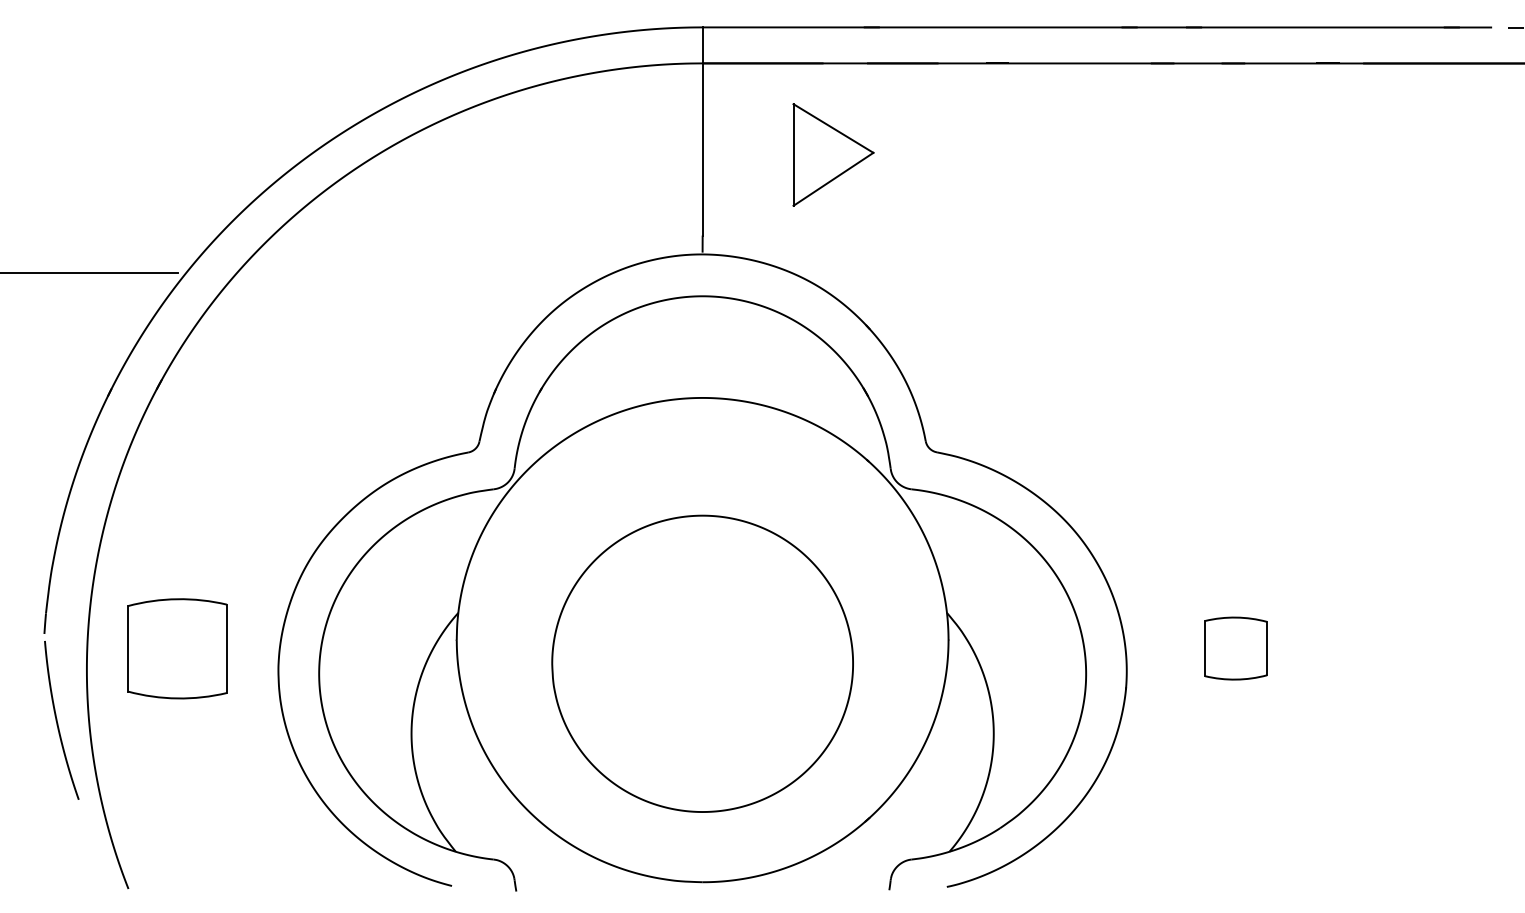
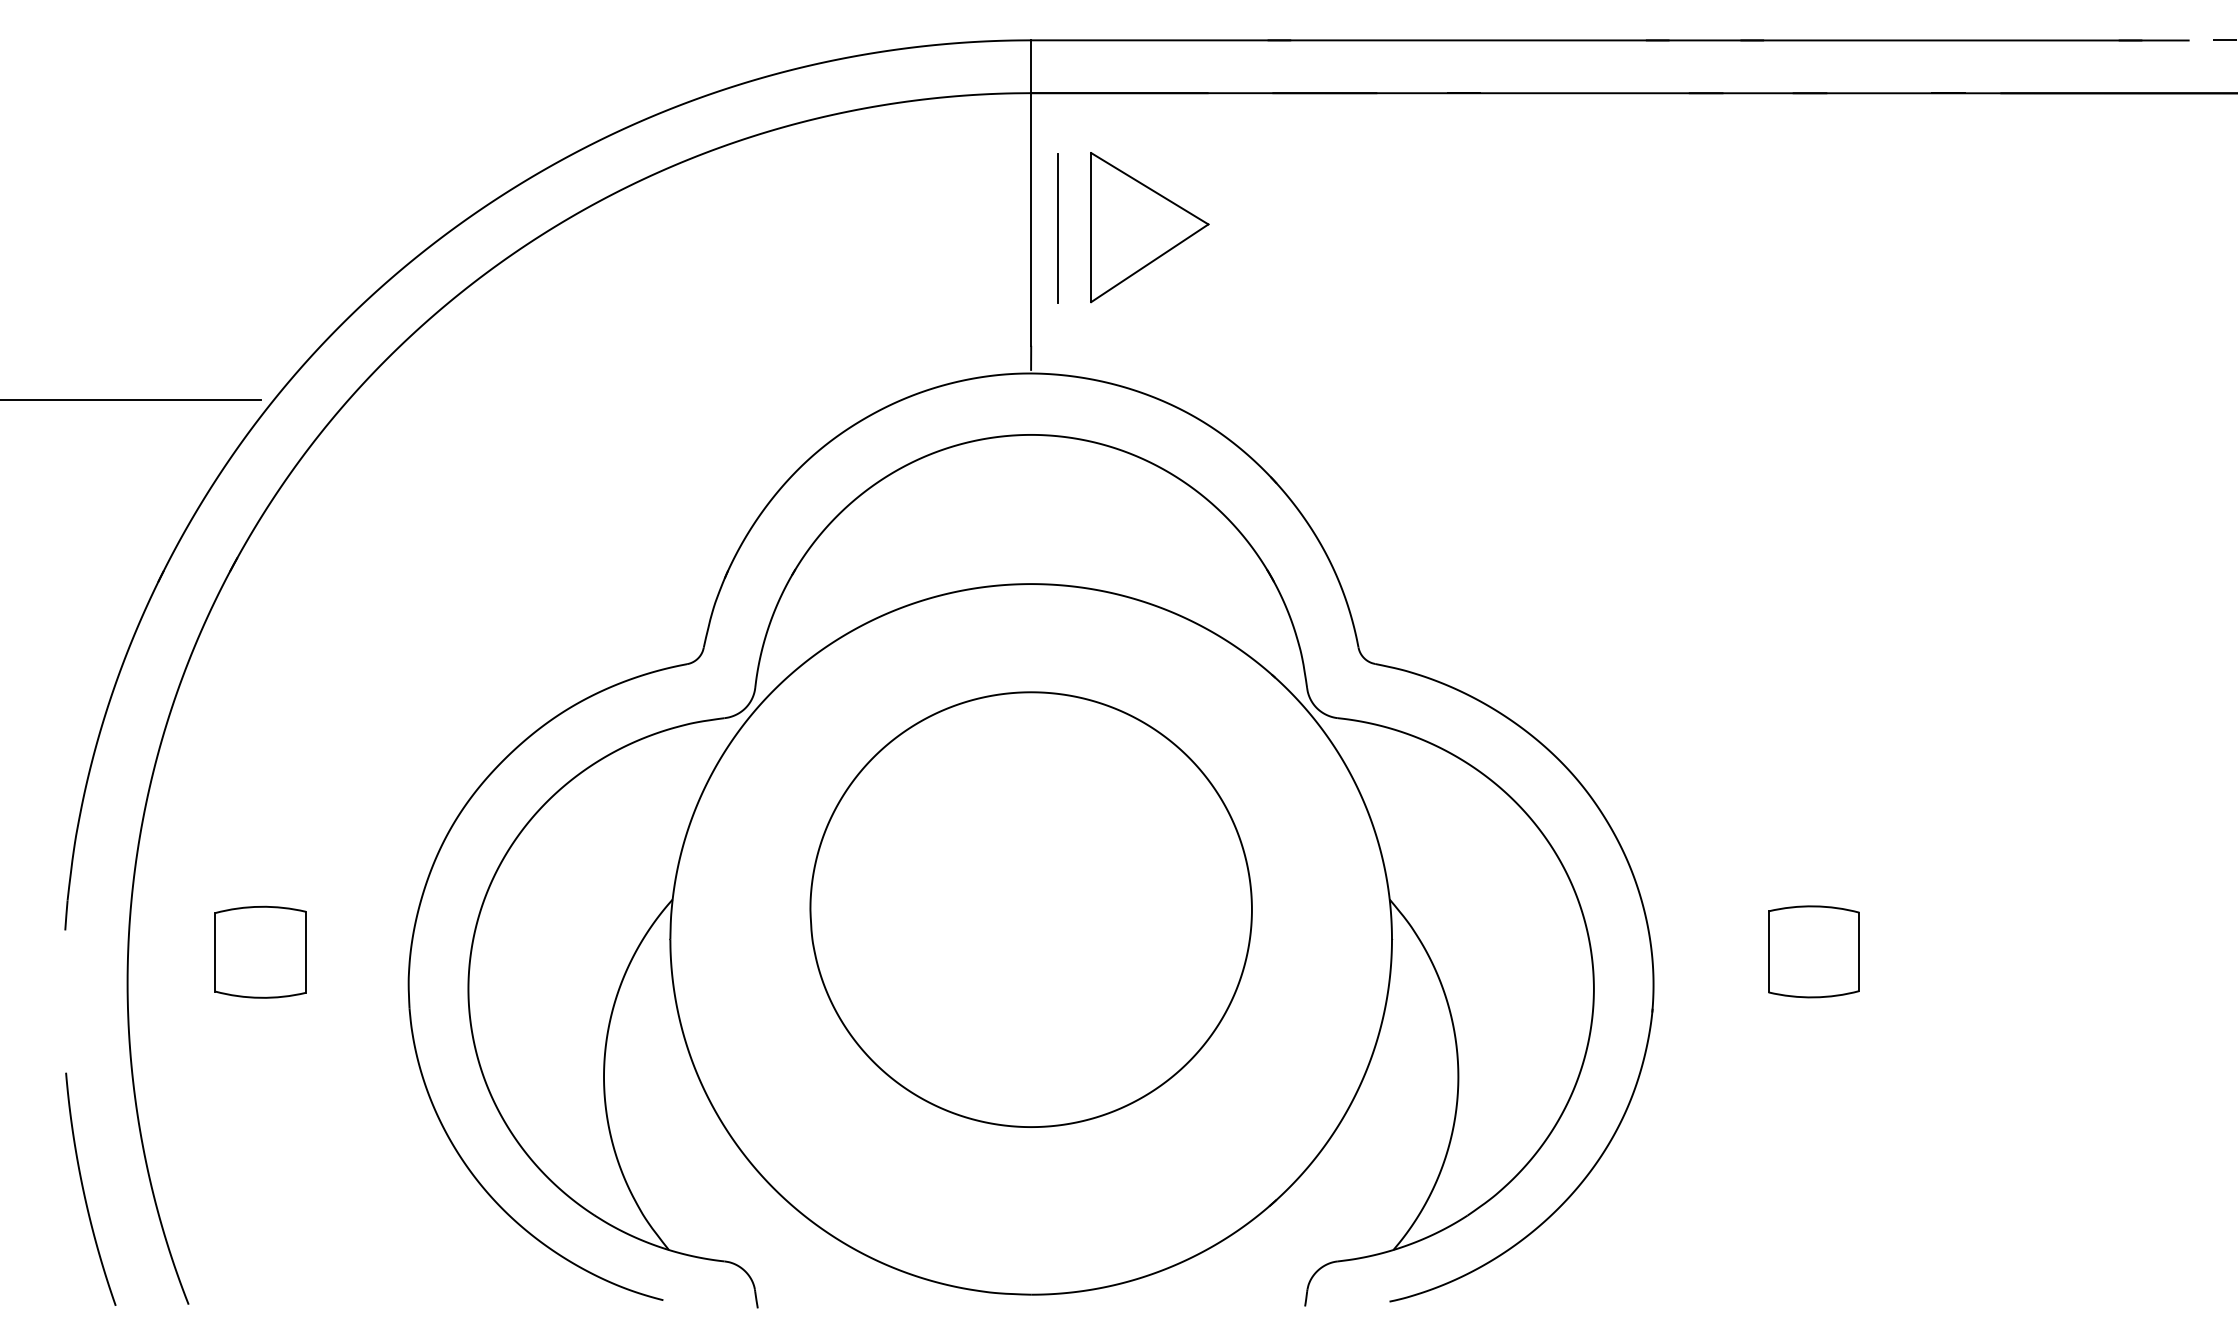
part: (833, 154) -> (1149, 226), moved
line: (720, 155) -> (1057, 228), added
part: (177, 648) -> (260, 951), size x0.62
part: (702, 663) -> (1030, 909), moved
curve: (57, 720) -> (84, 1189), moved

